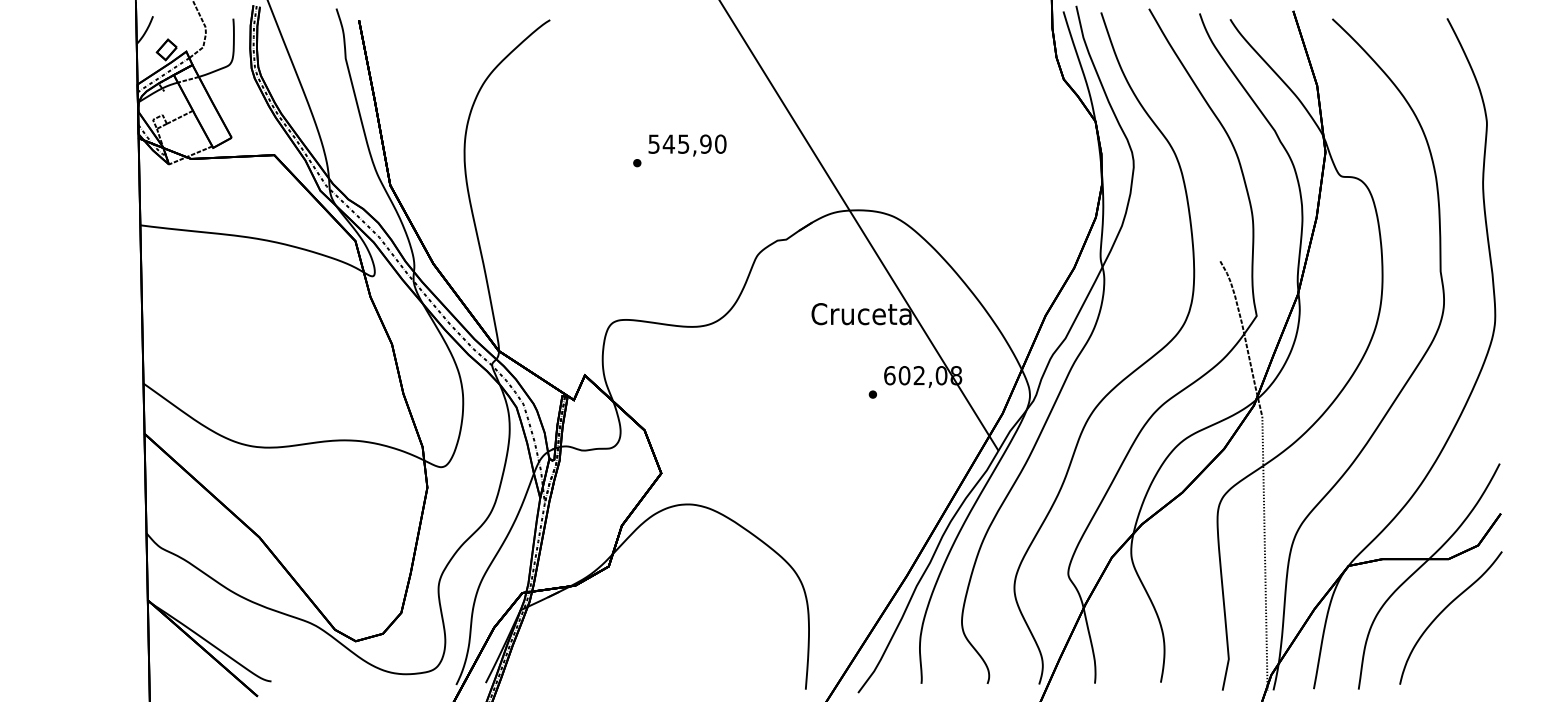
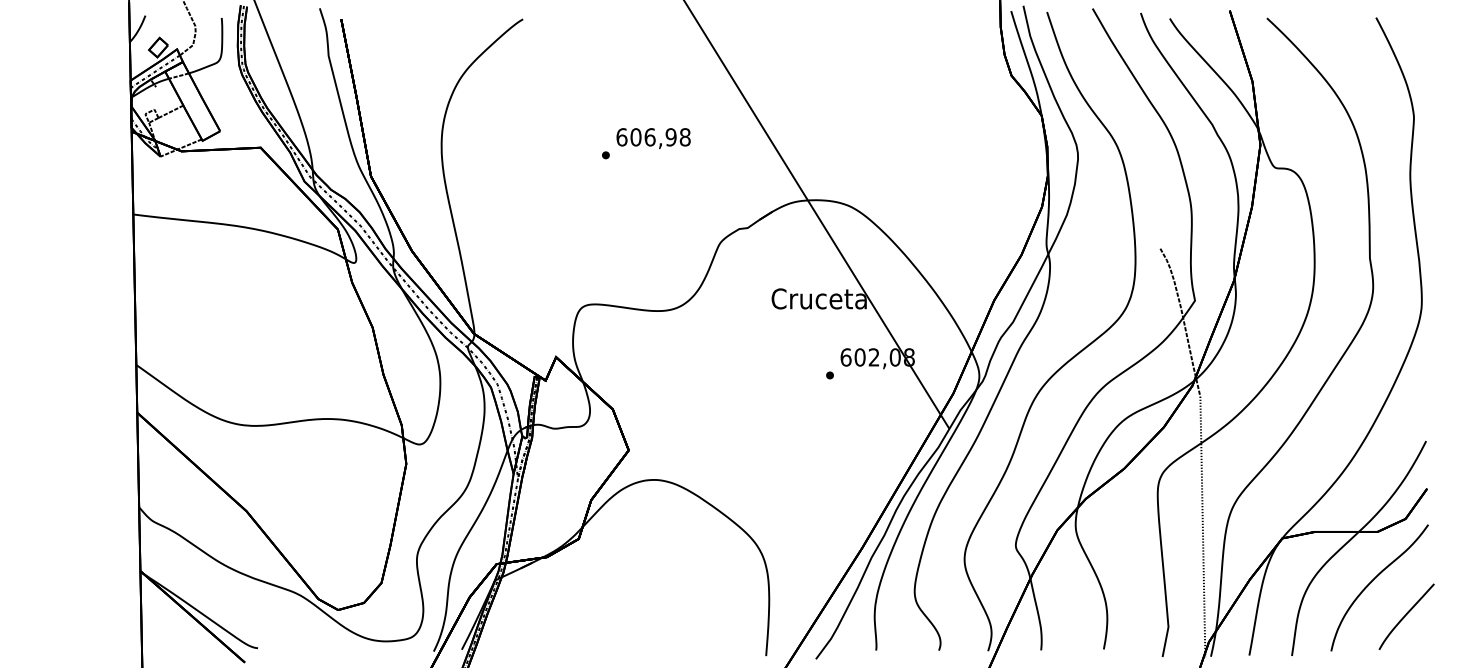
text: (687, 144) -> (653, 137), 545,90 -> 606,98
curve: (1479, 646) -> (1406, 615), added

